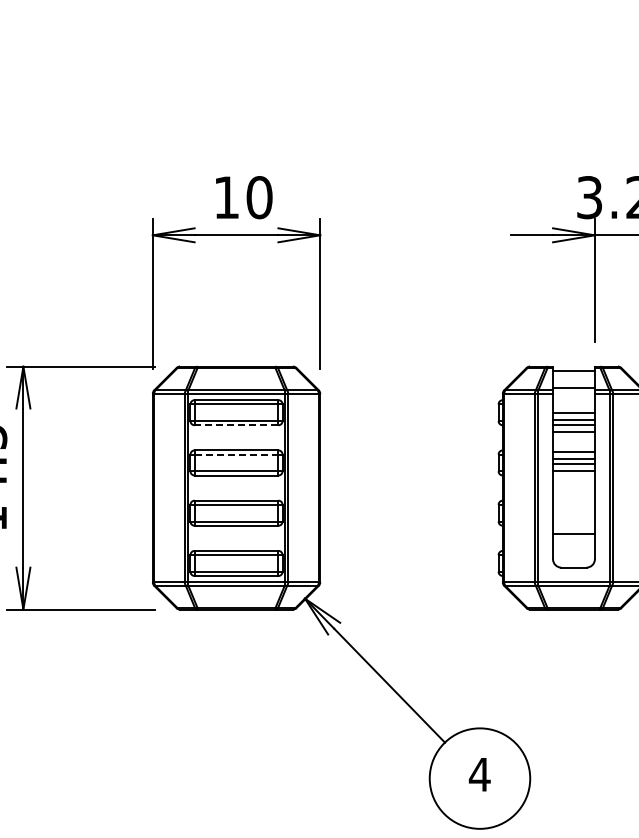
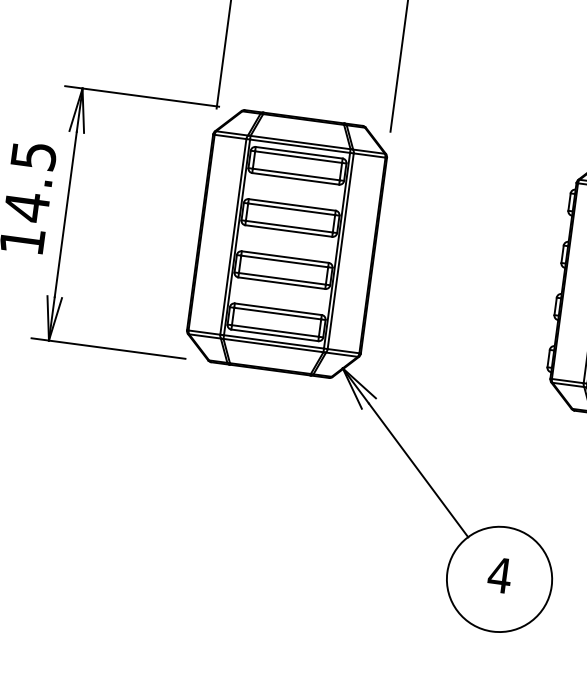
line: (236, 425) -> (295, 179), dashed -> solid
line: (236, 454) -> (291, 209), dashed -> solid

